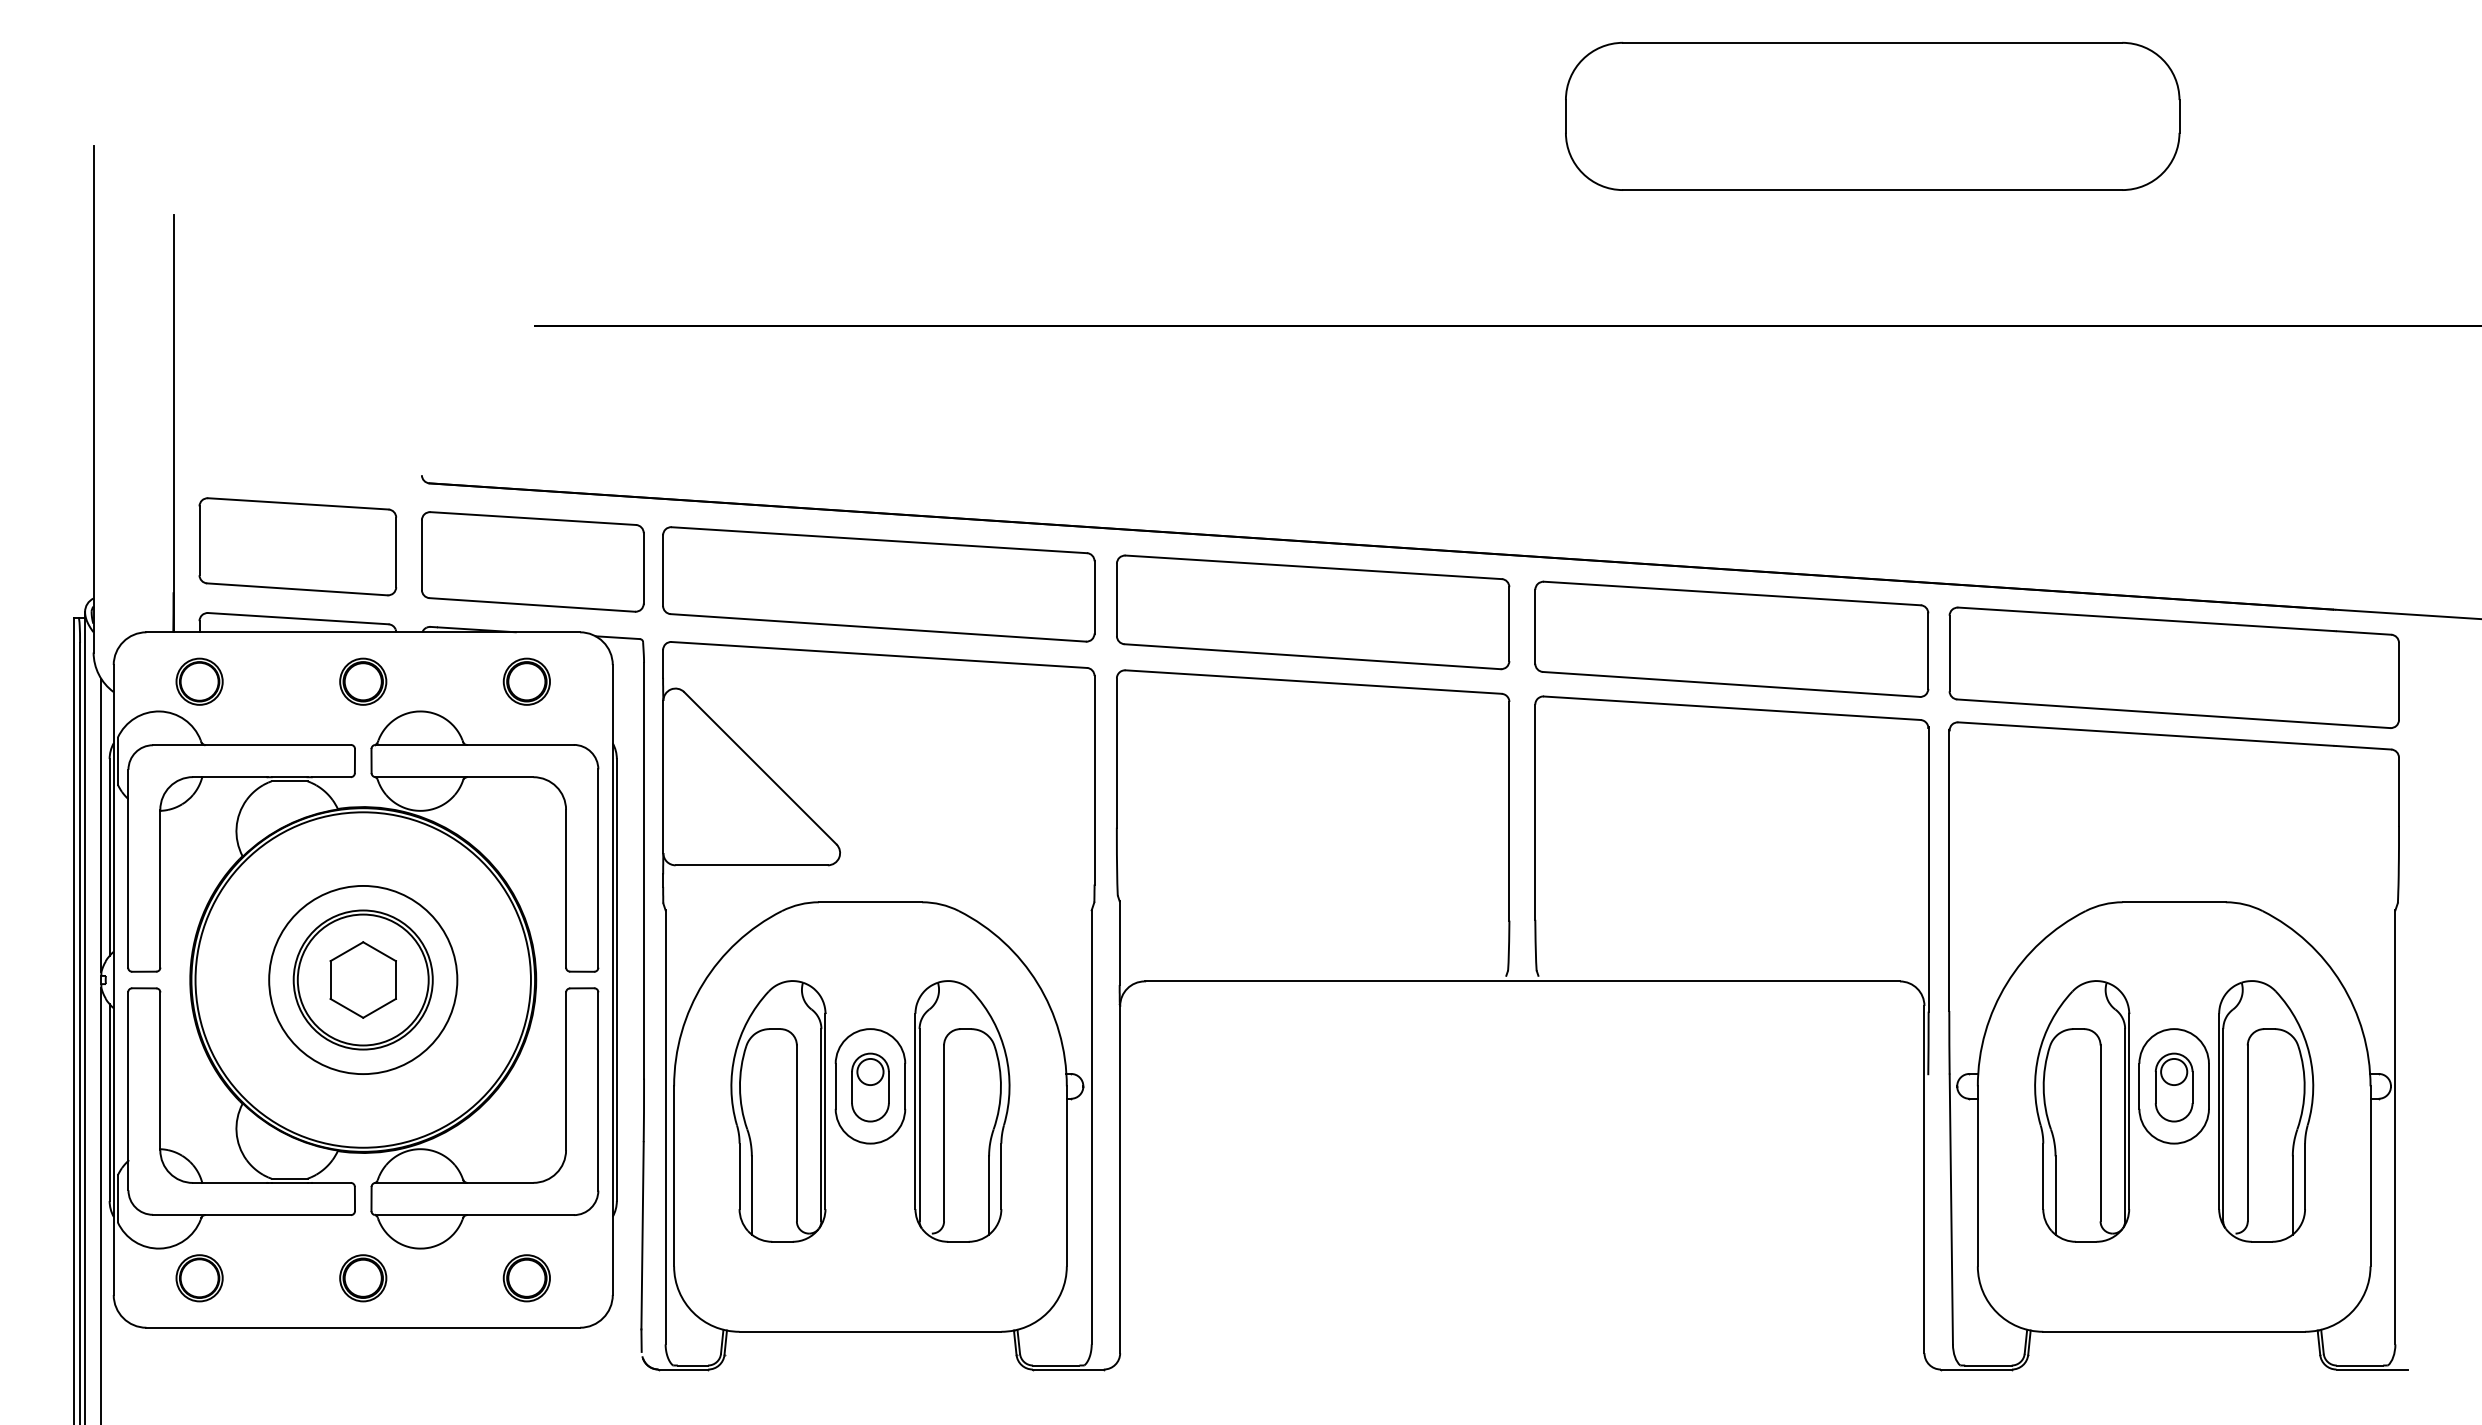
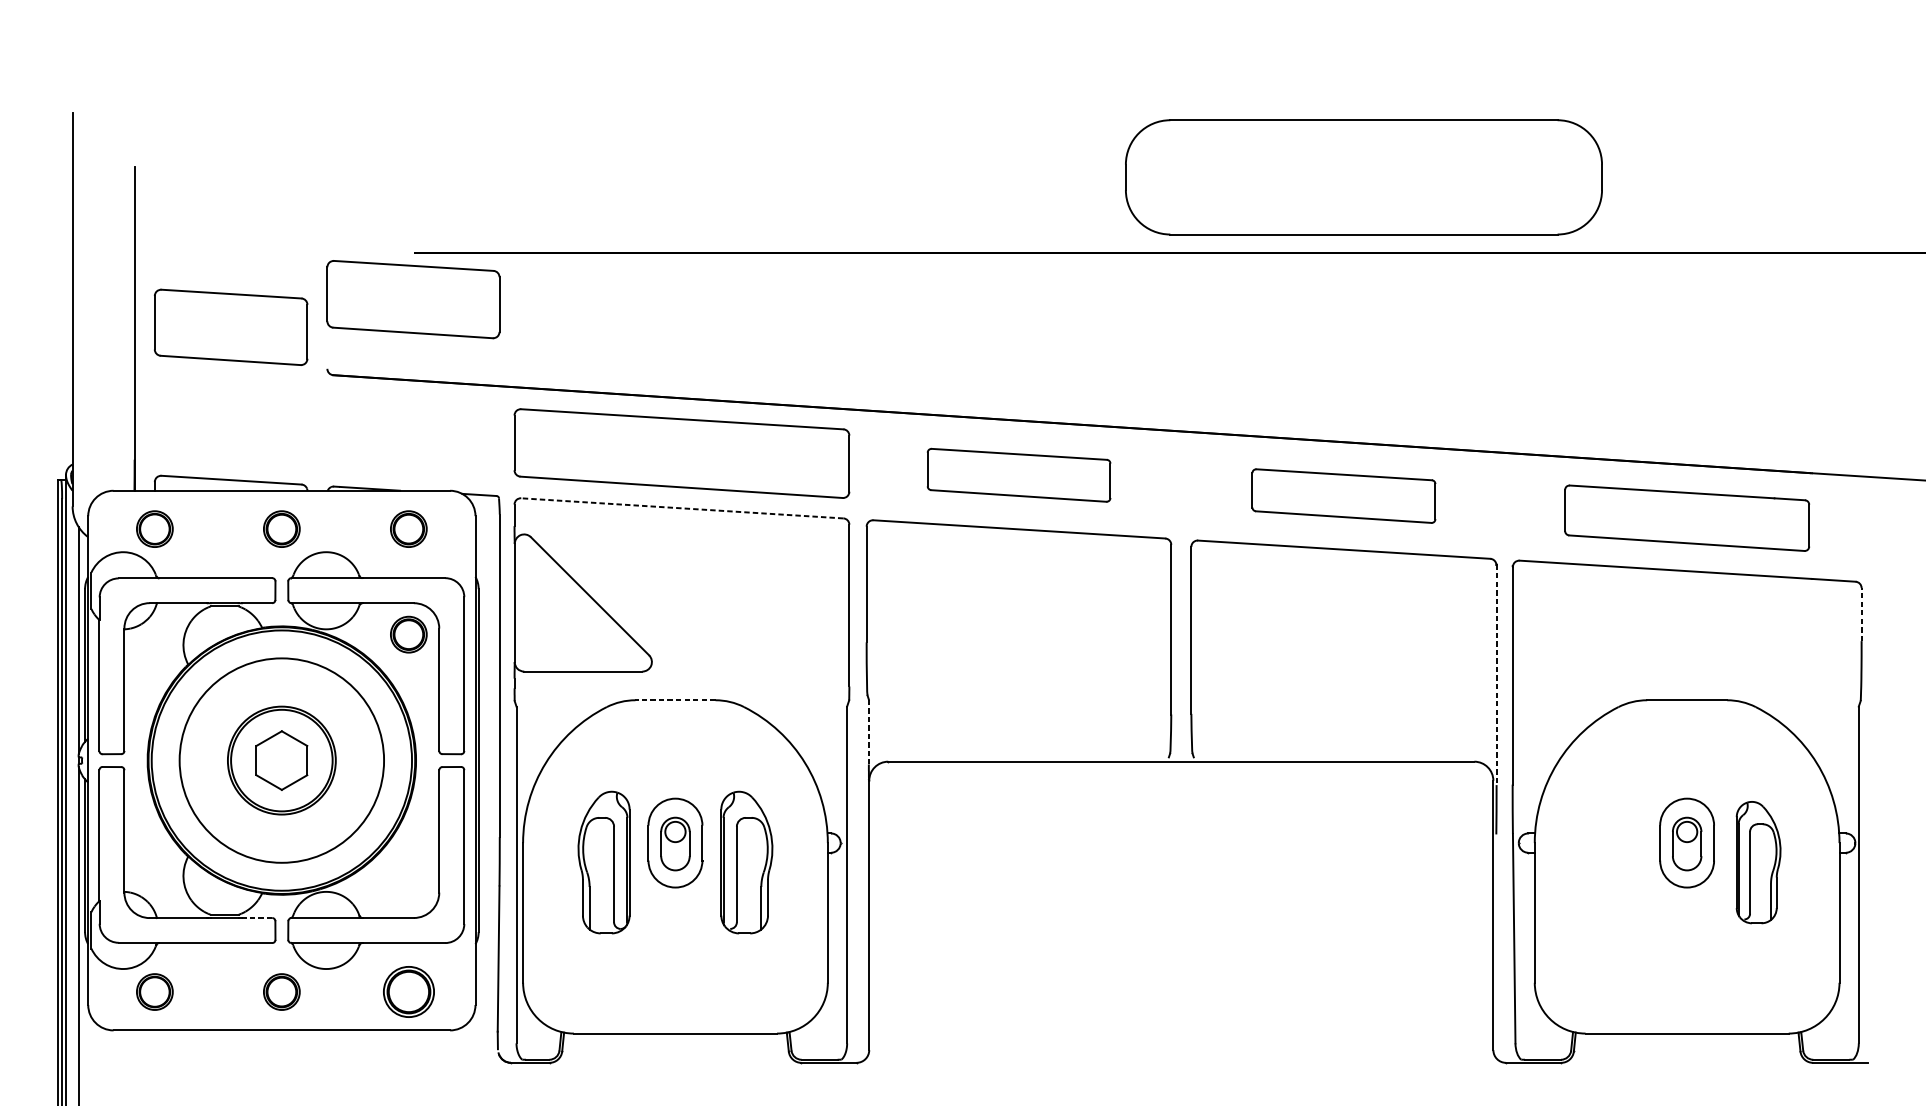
part: (1872, 115) -> (1363, 176), moved
part: (297, 546) -> (230, 327), moved
part: (532, 561) -> (413, 299), moved
part: (1313, 612) -> (1019, 475), size x0.6
part: (1731, 638) -> (1343, 495), size x0.6
line: (879, 655) -> (682, 508), solid -> dashed
part: (2173, 667) -> (1686, 518), size x0.7
line: (2399, 791) -> (1861, 614), solid -> dashed
part: (526, 817) -> (408, 634), added
line: (1928, 869) -> (1496, 674), solid -> dashed
line: (870, 902) -> (675, 700), solid -> dashed
line: (1119, 943) -> (868, 732), solid -> dashed
circle: (363, 979) -> (282, 760), size x1.4
part: (778, 1111) -> (604, 862), size x0.7
part: (962, 1111) -> (746, 862), size x0.7
part: (2082, 1111) -> (1616, 862), removed
part: (2266, 1111) -> (1758, 862), size x0.6
line: (331, 1182) -> (257, 917), solid -> dashed
part: (526, 1278) -> (408, 992), size x1.4

